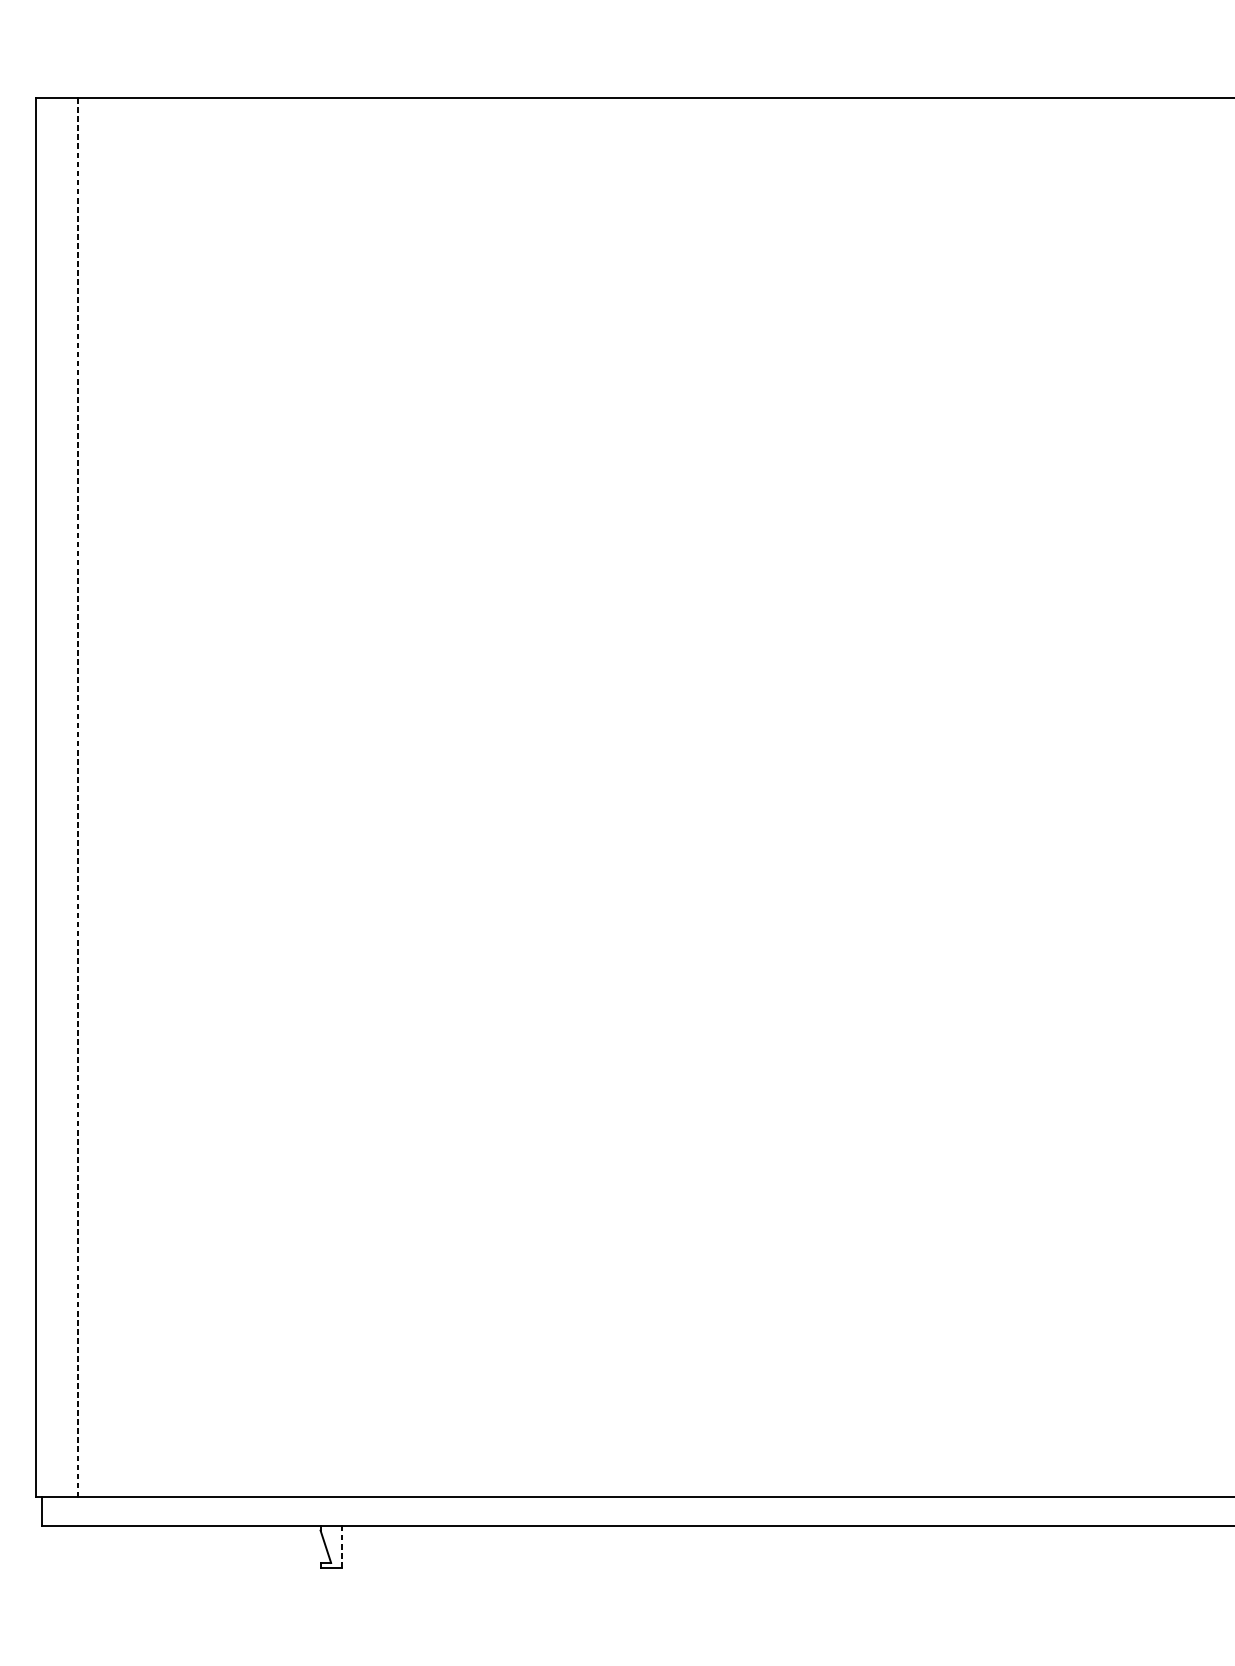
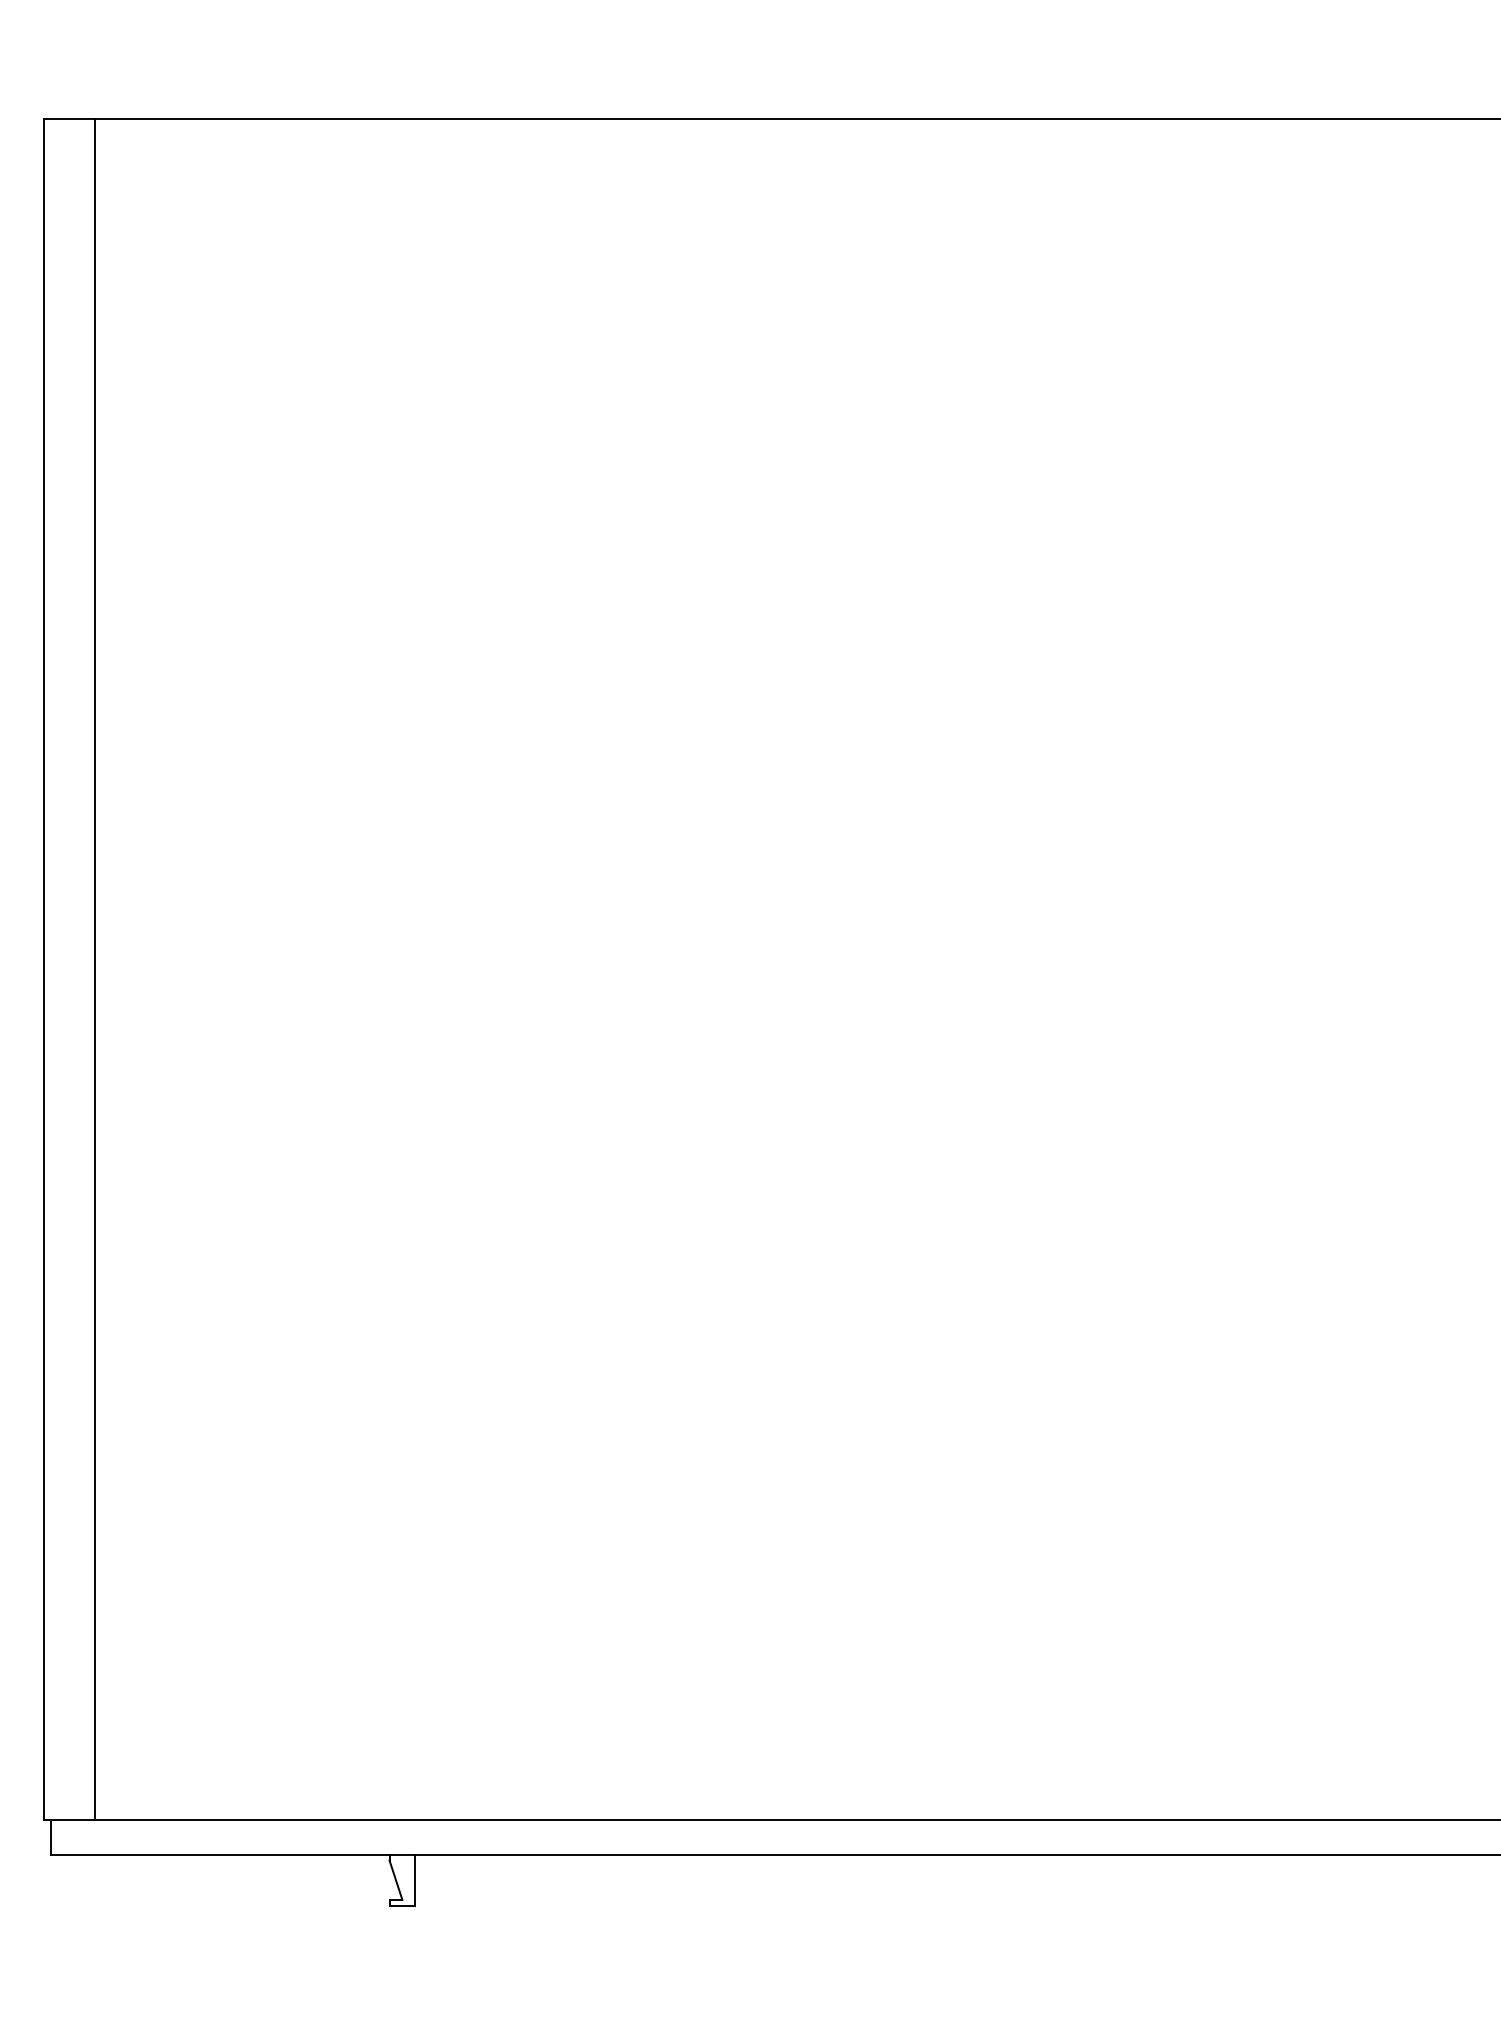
line: (78, 797) -> (95, 969), dashed -> solid
line: (341, 1547) -> (415, 1880), dashed -> solid

